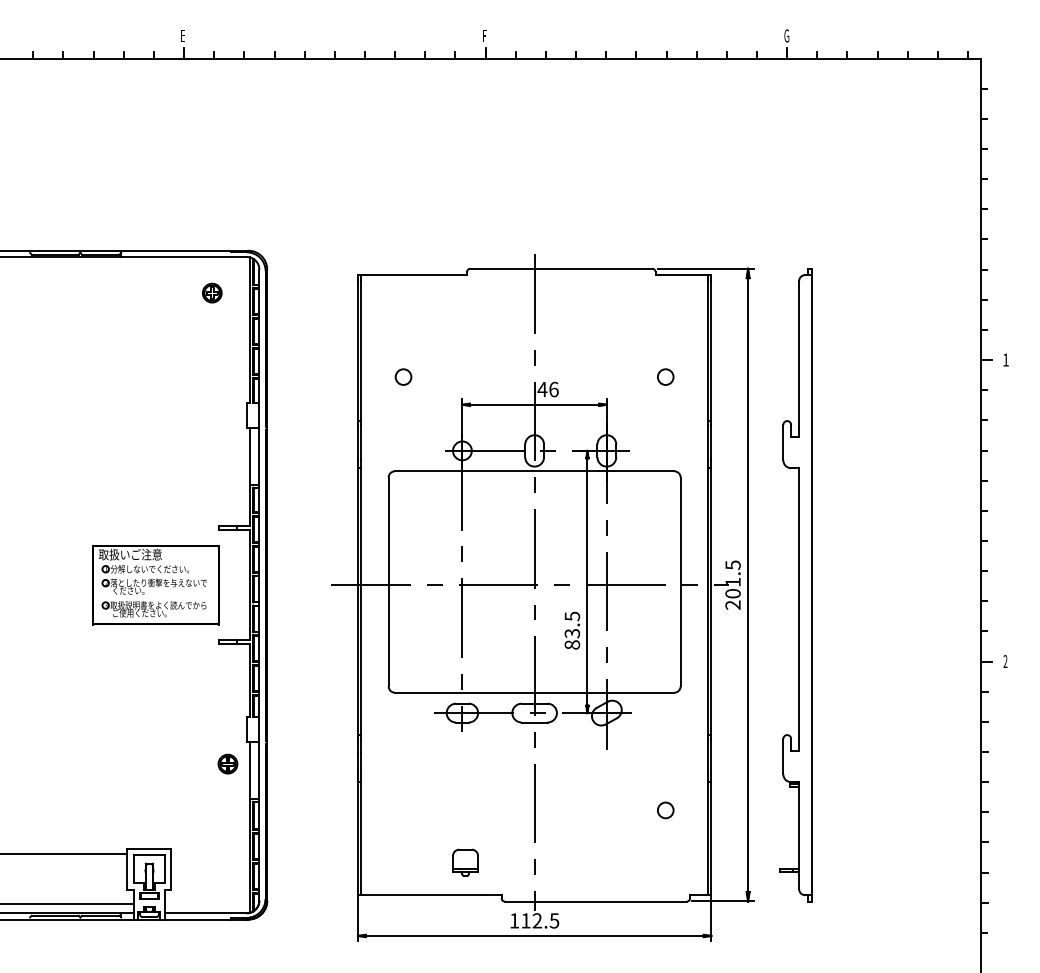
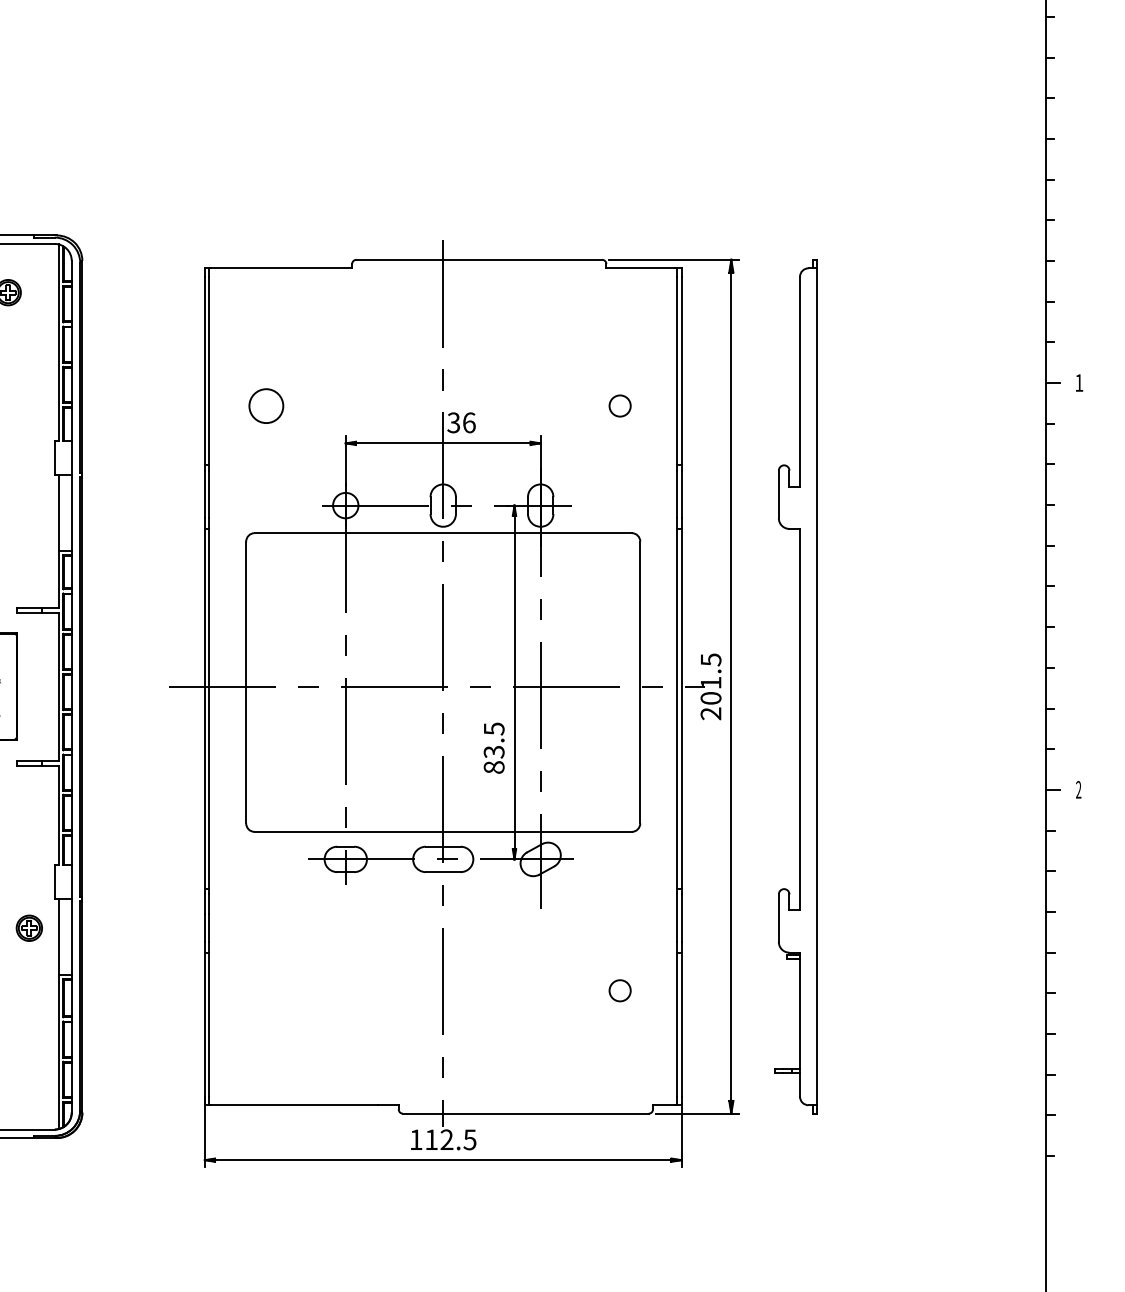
circle: (403, 376) -> (266, 405), size x1.6
text: (542, 389) -> (453, 422), 46 -> 36
part: (465, 862) -> (349, 1061), removed

